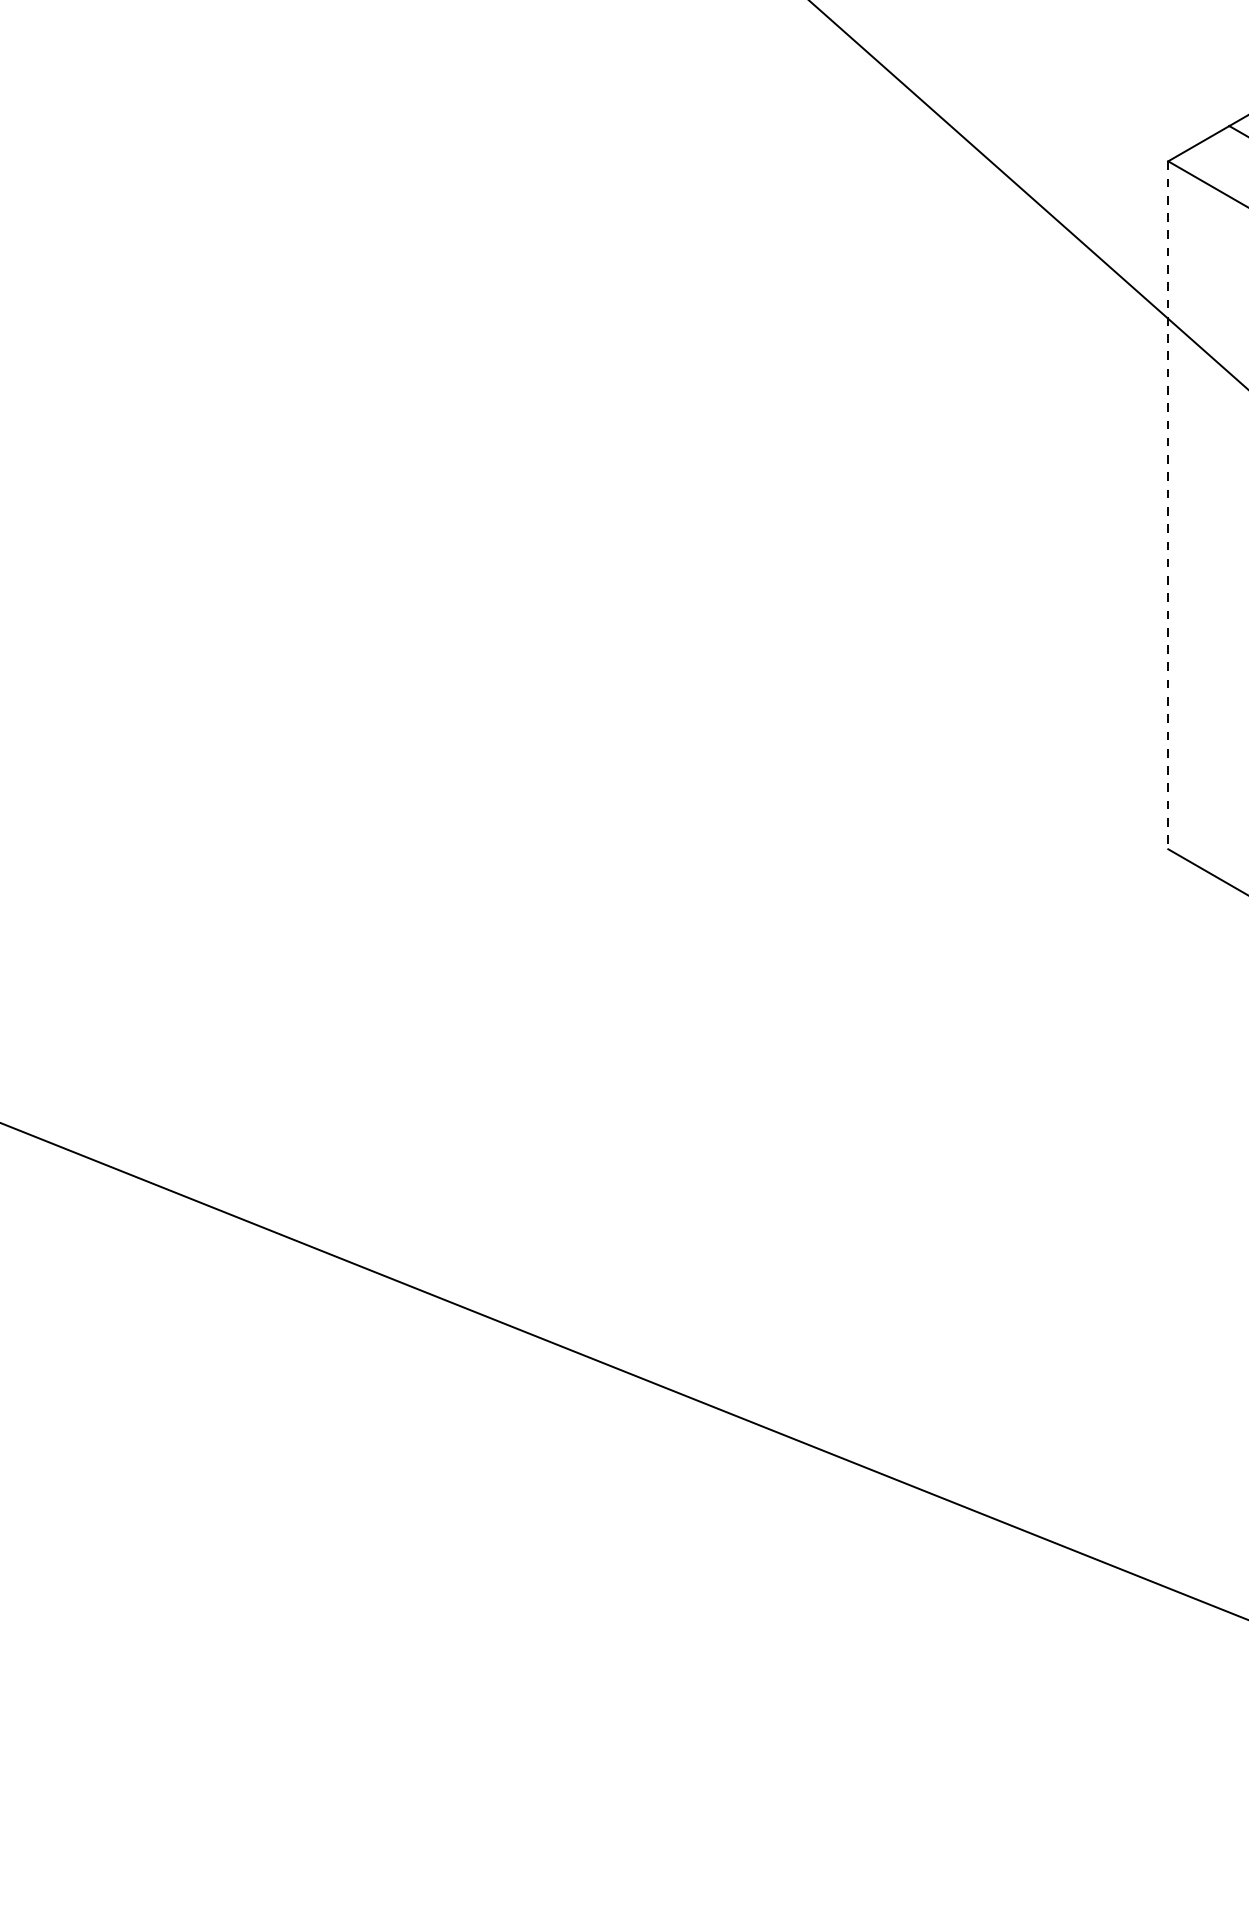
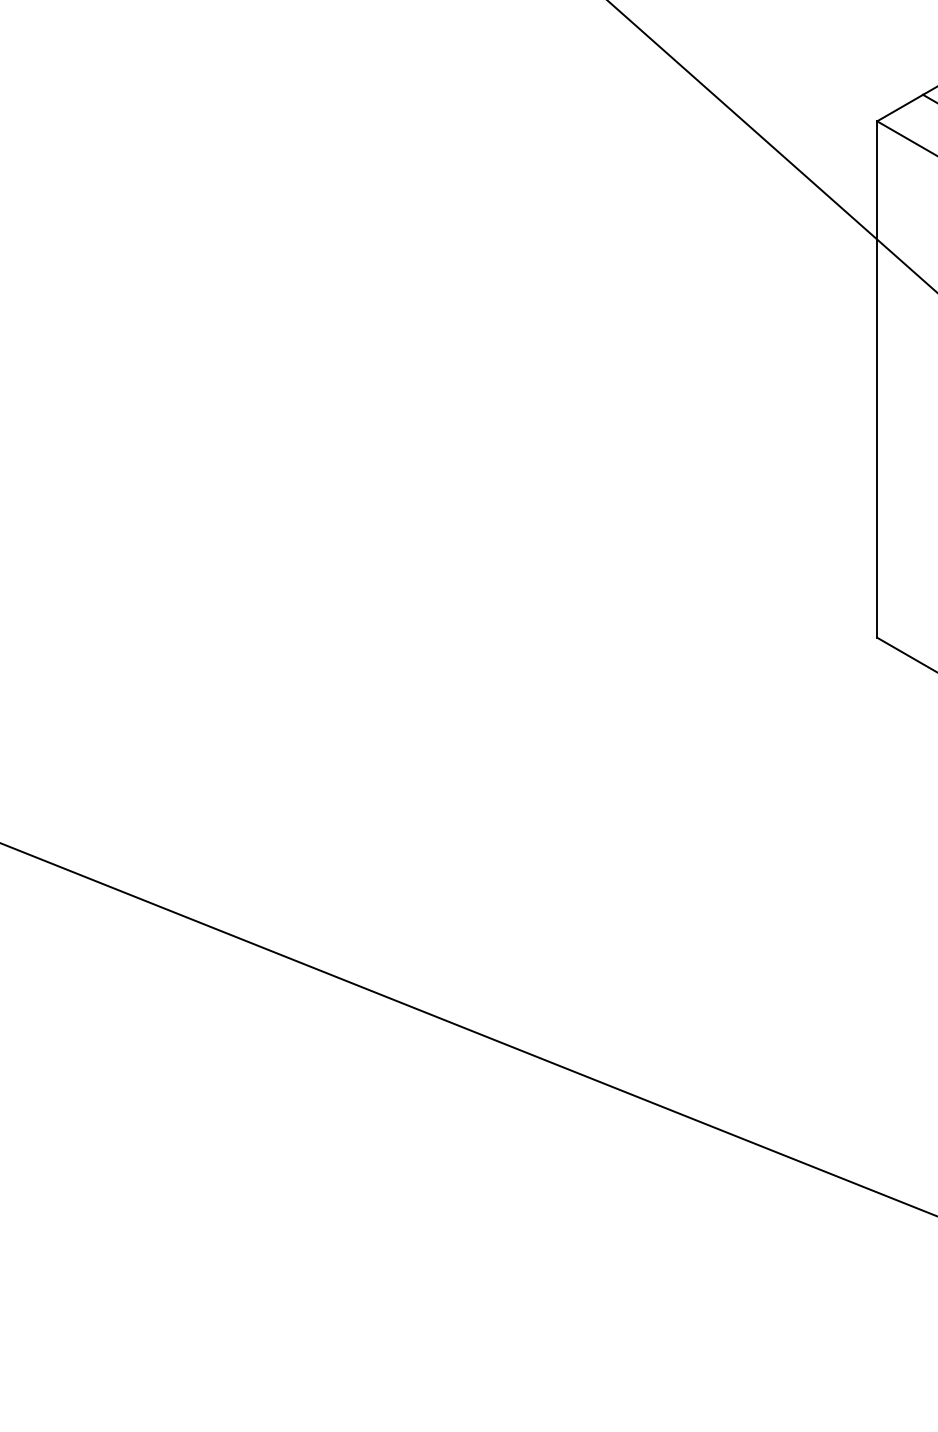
line: (1168, 505) -> (877, 379), dashed -> solid

